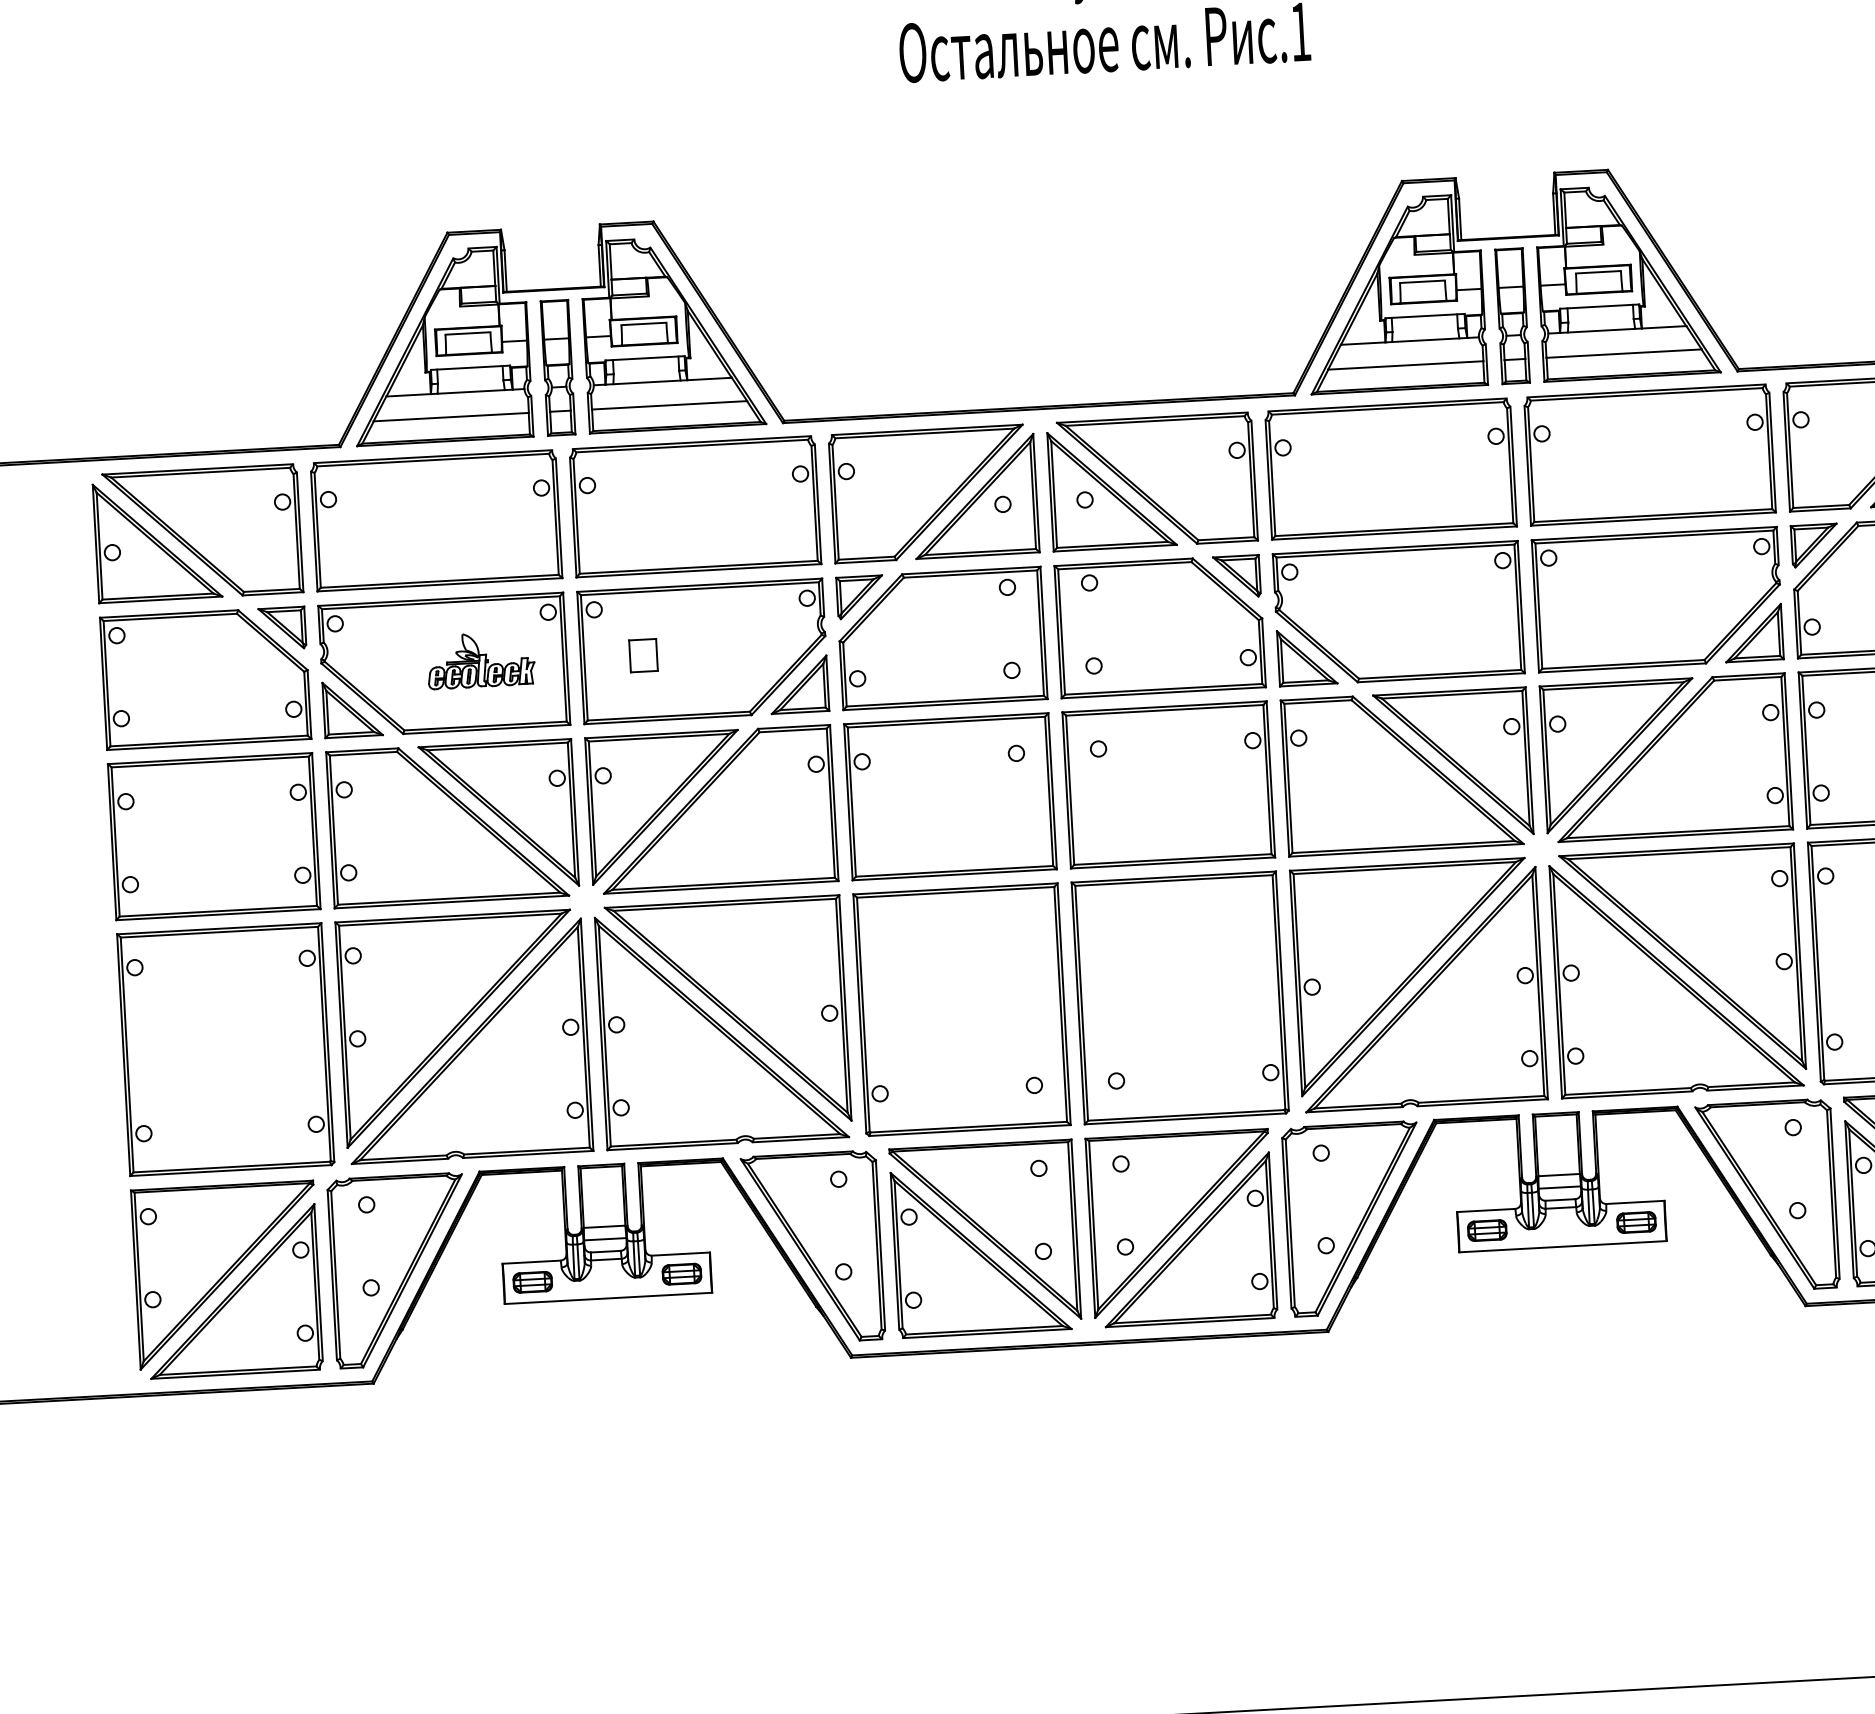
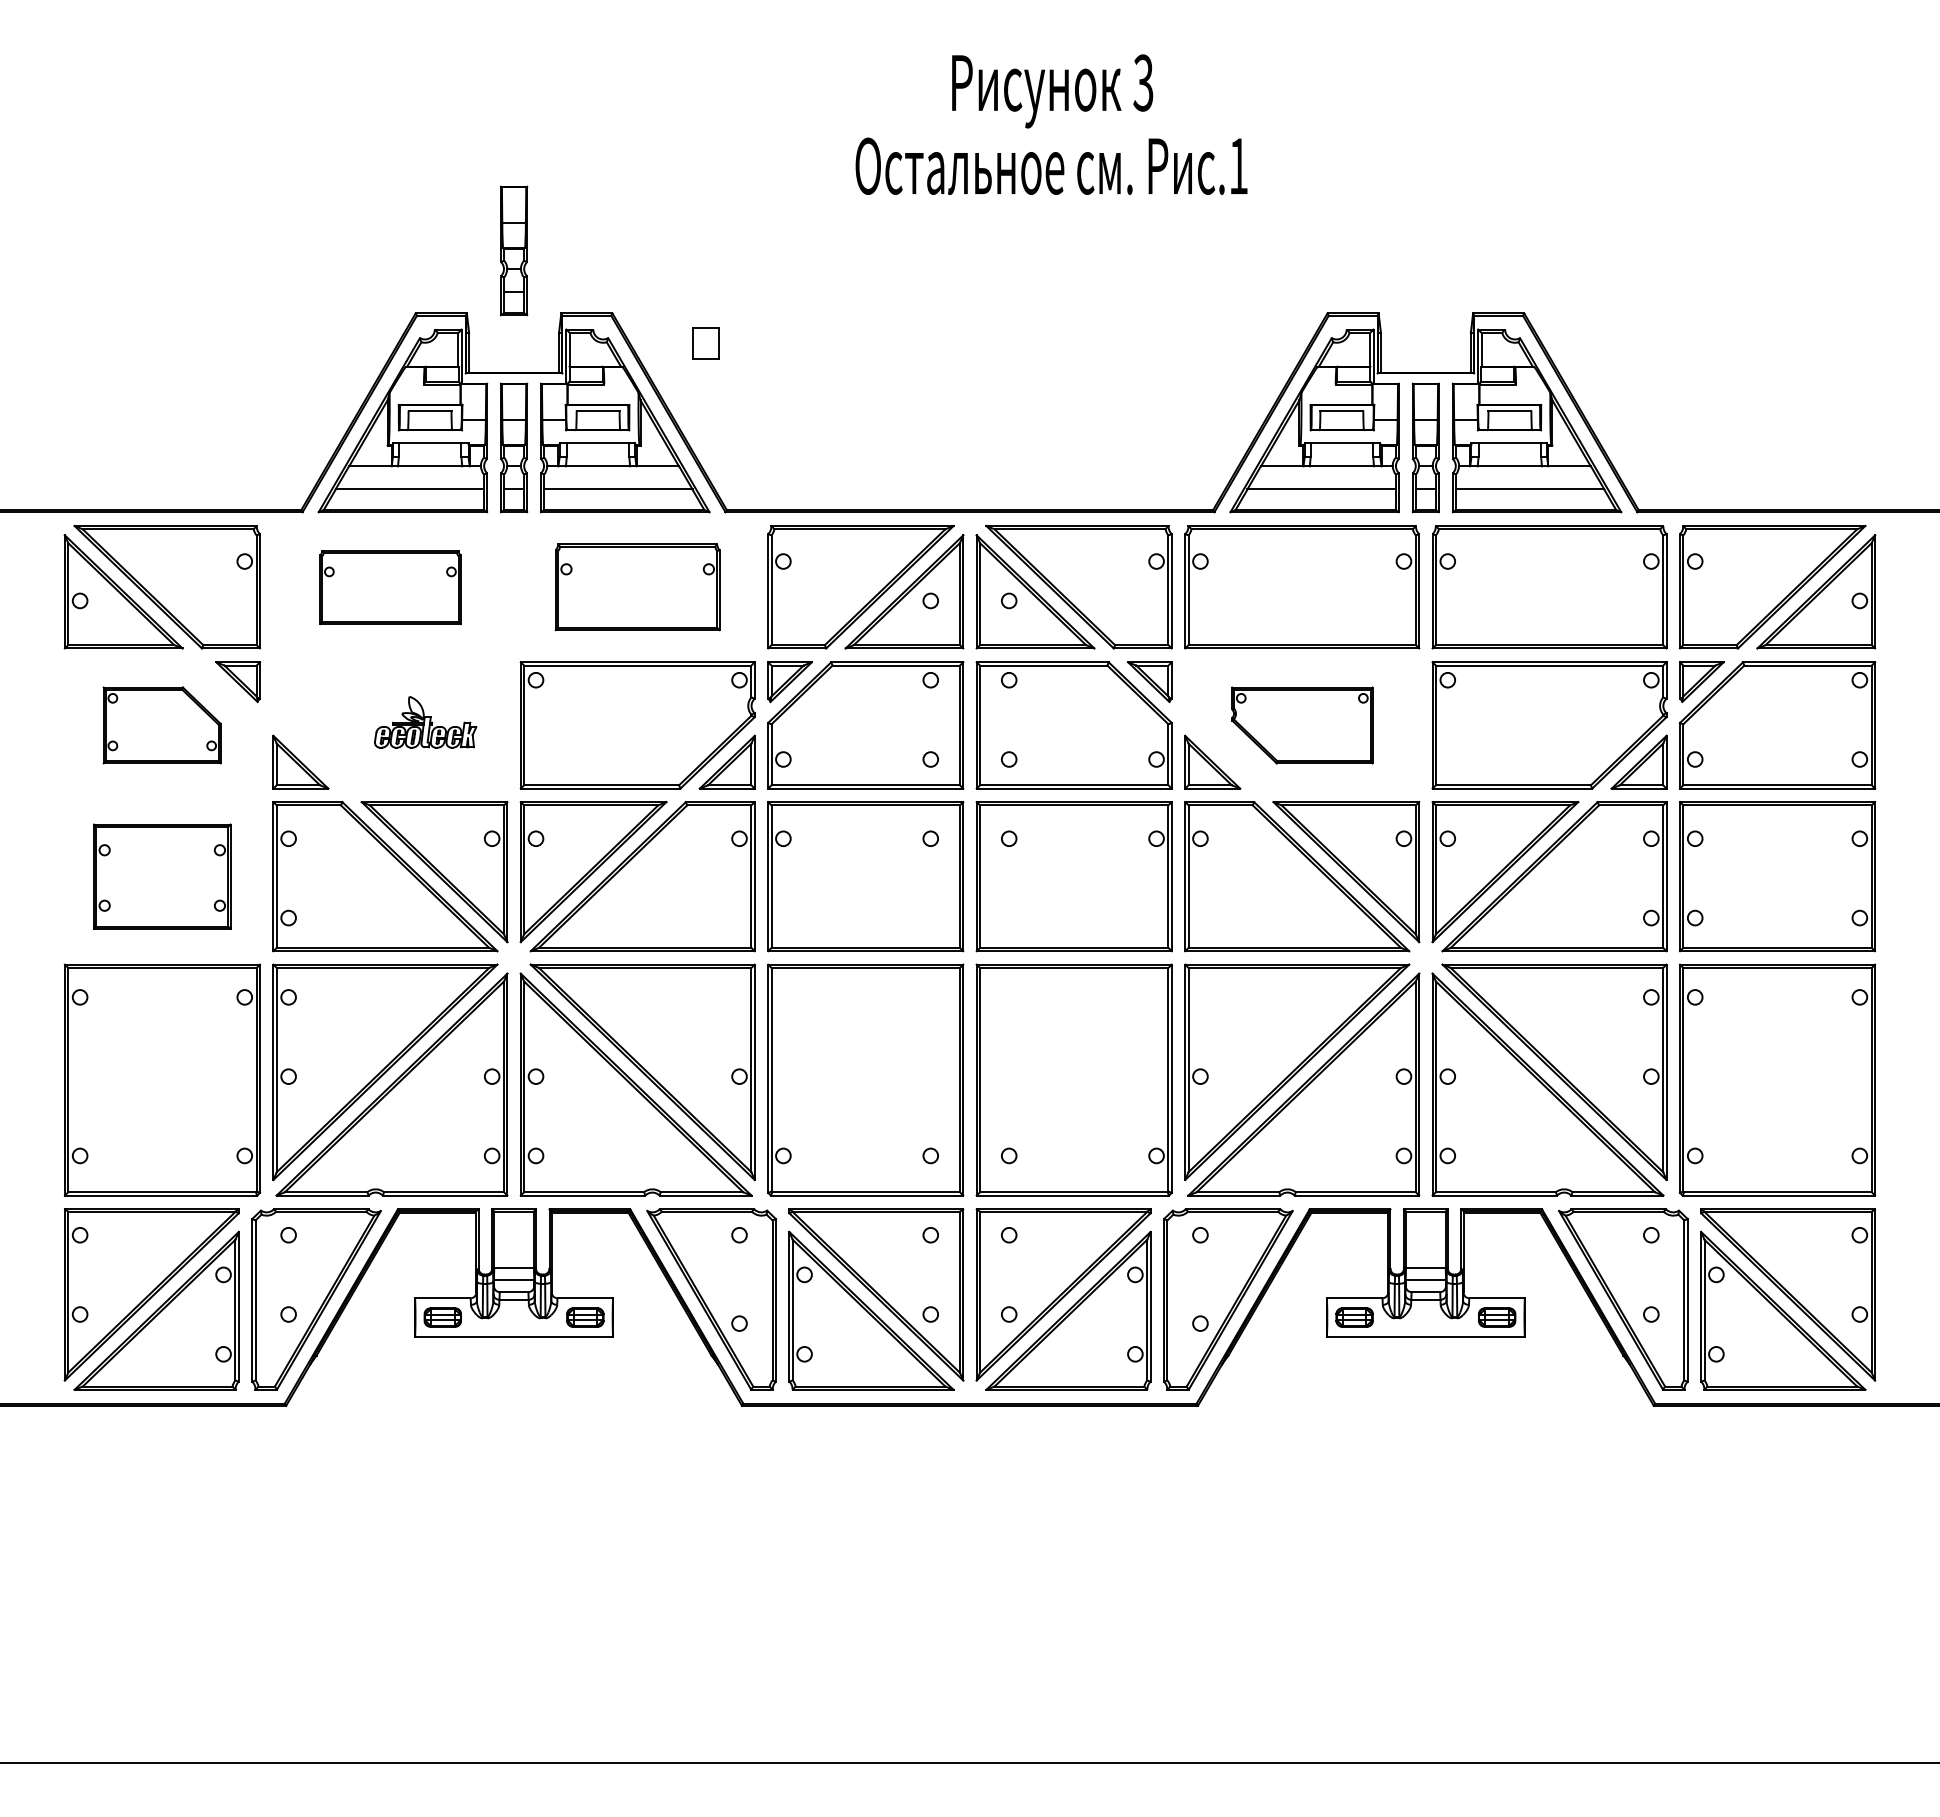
part: (547, 161) -> (514, 250), added
part: (695, 506) -> (637, 587), size x0.7
part: (436, 520) -> (390, 587), size x0.6
part: (1399, 613) -> (1302, 725), size x0.6
part: (643, 655) -> (705, 343), moved
part: (444, 665) -> (390, 725), removed
part: (204, 678) -> (161, 725), size x0.6
part: (213, 836) -> (161, 876), size x0.7

